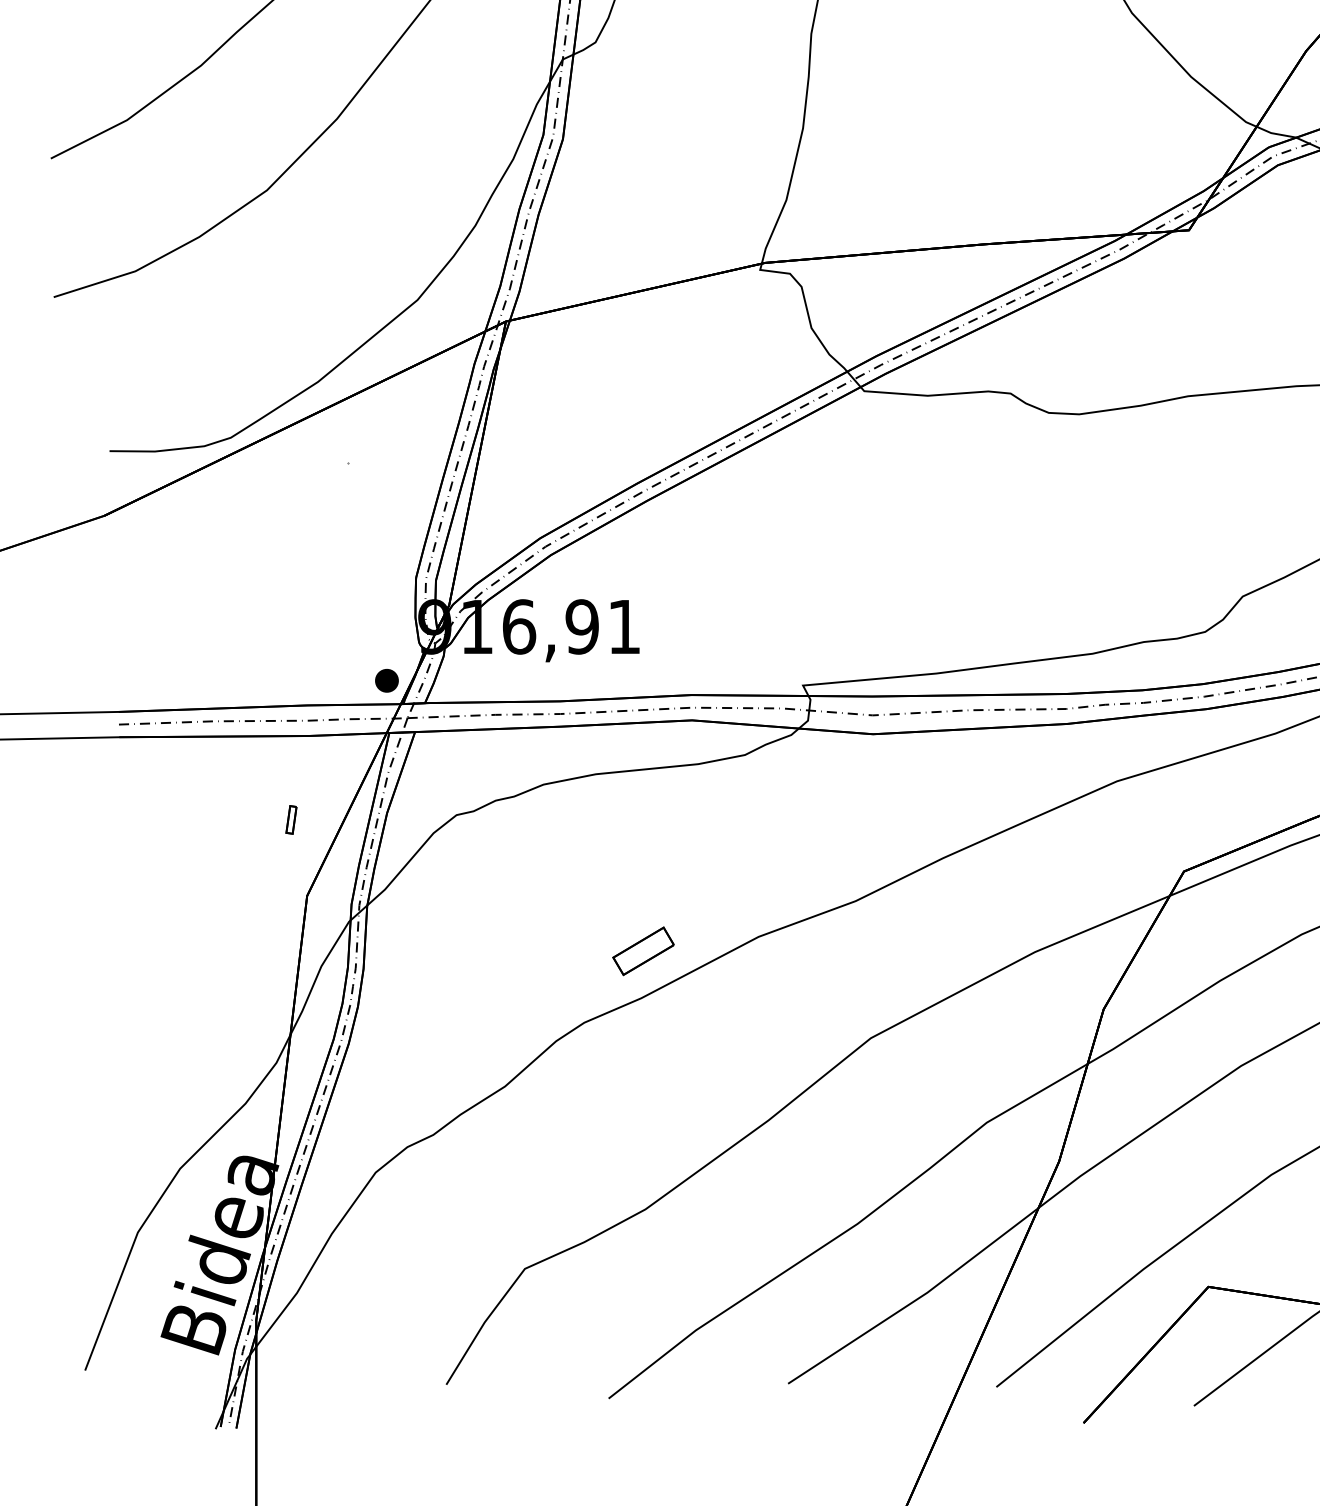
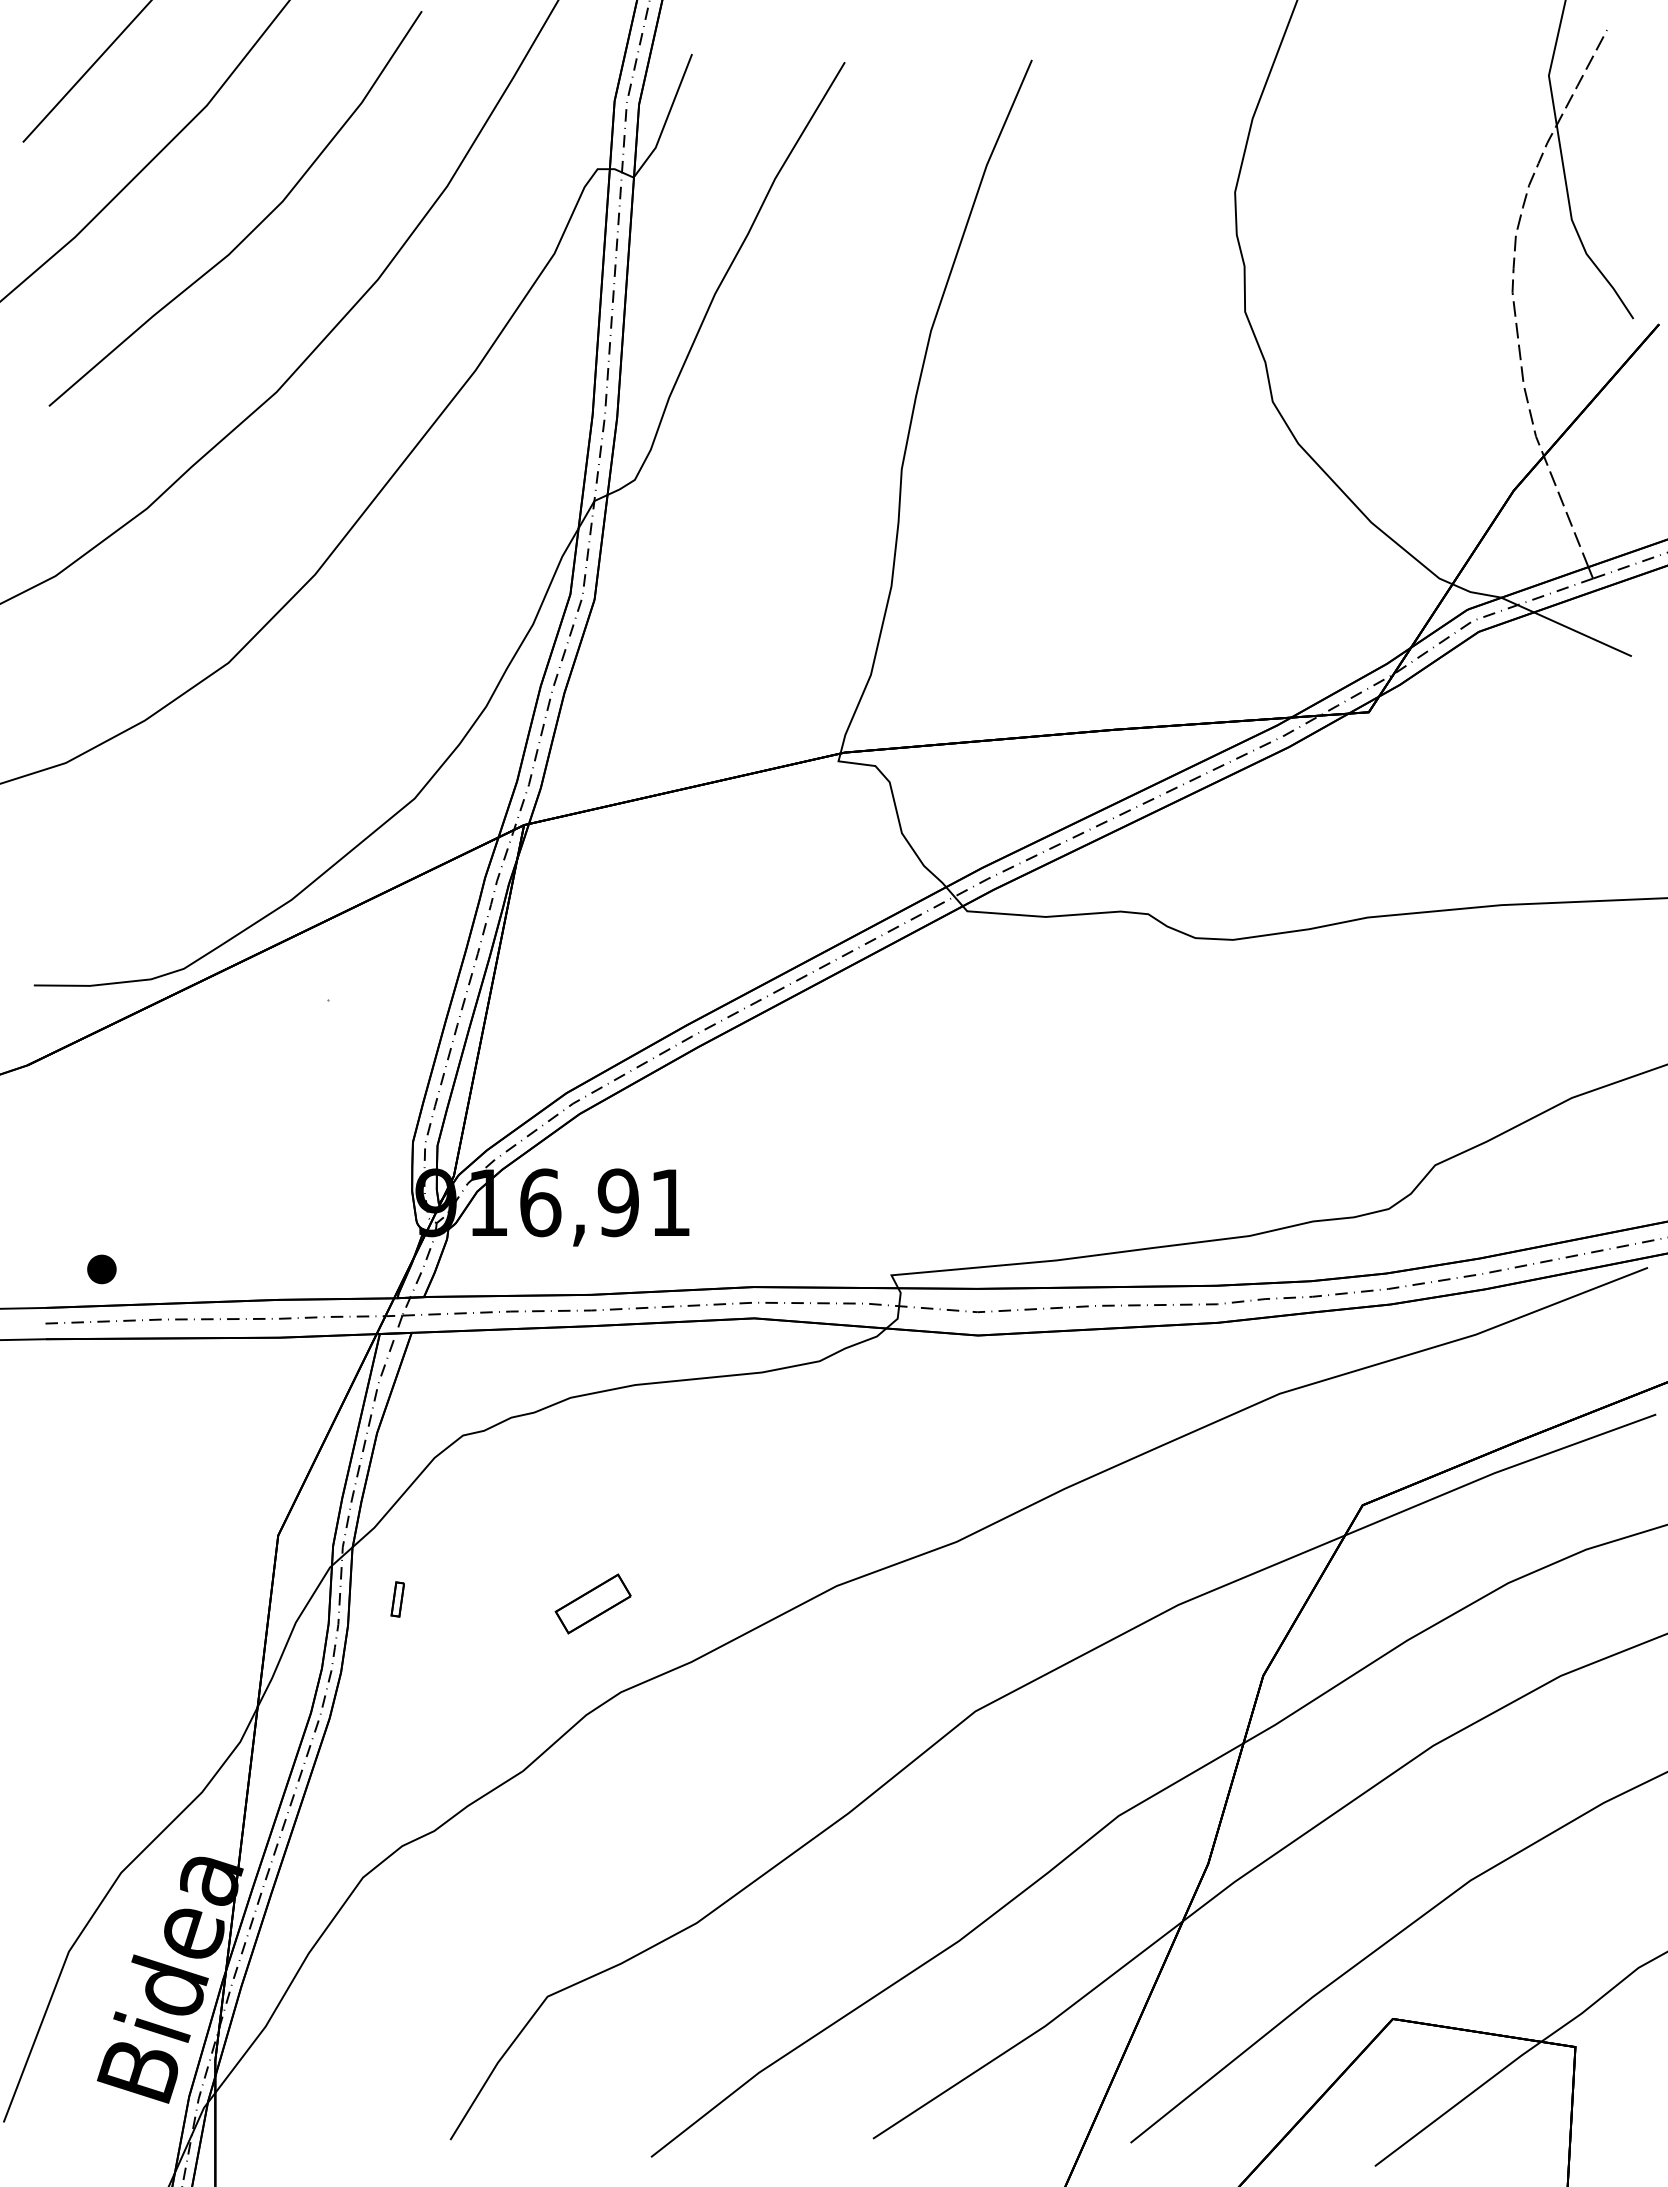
part: (386, 680) -> (101, 1269), moved
part: (291, 819) -> (397, 1599), moved
part: (642, 950) -> (592, 1603), moved

